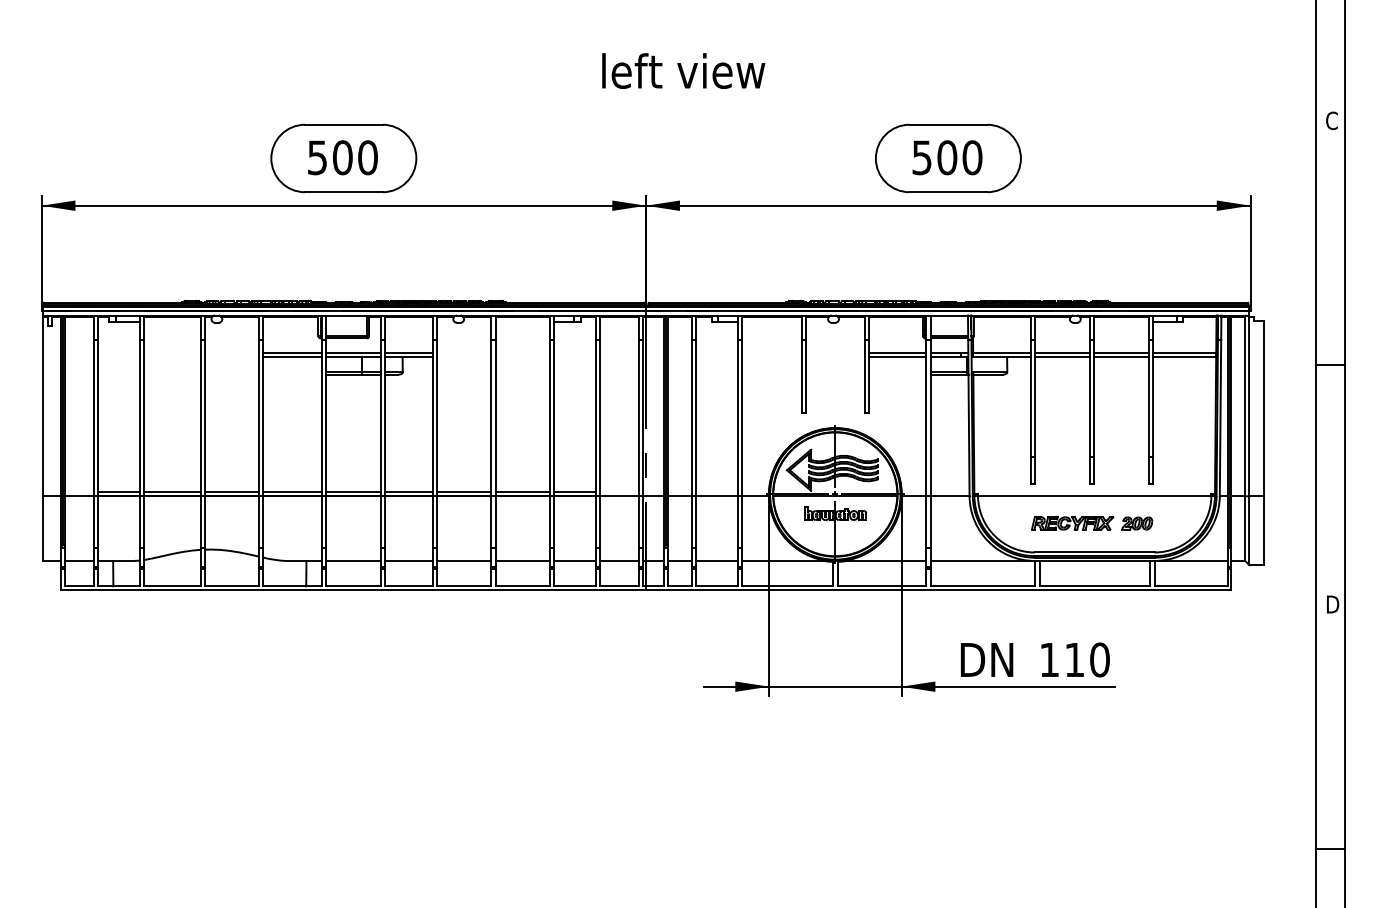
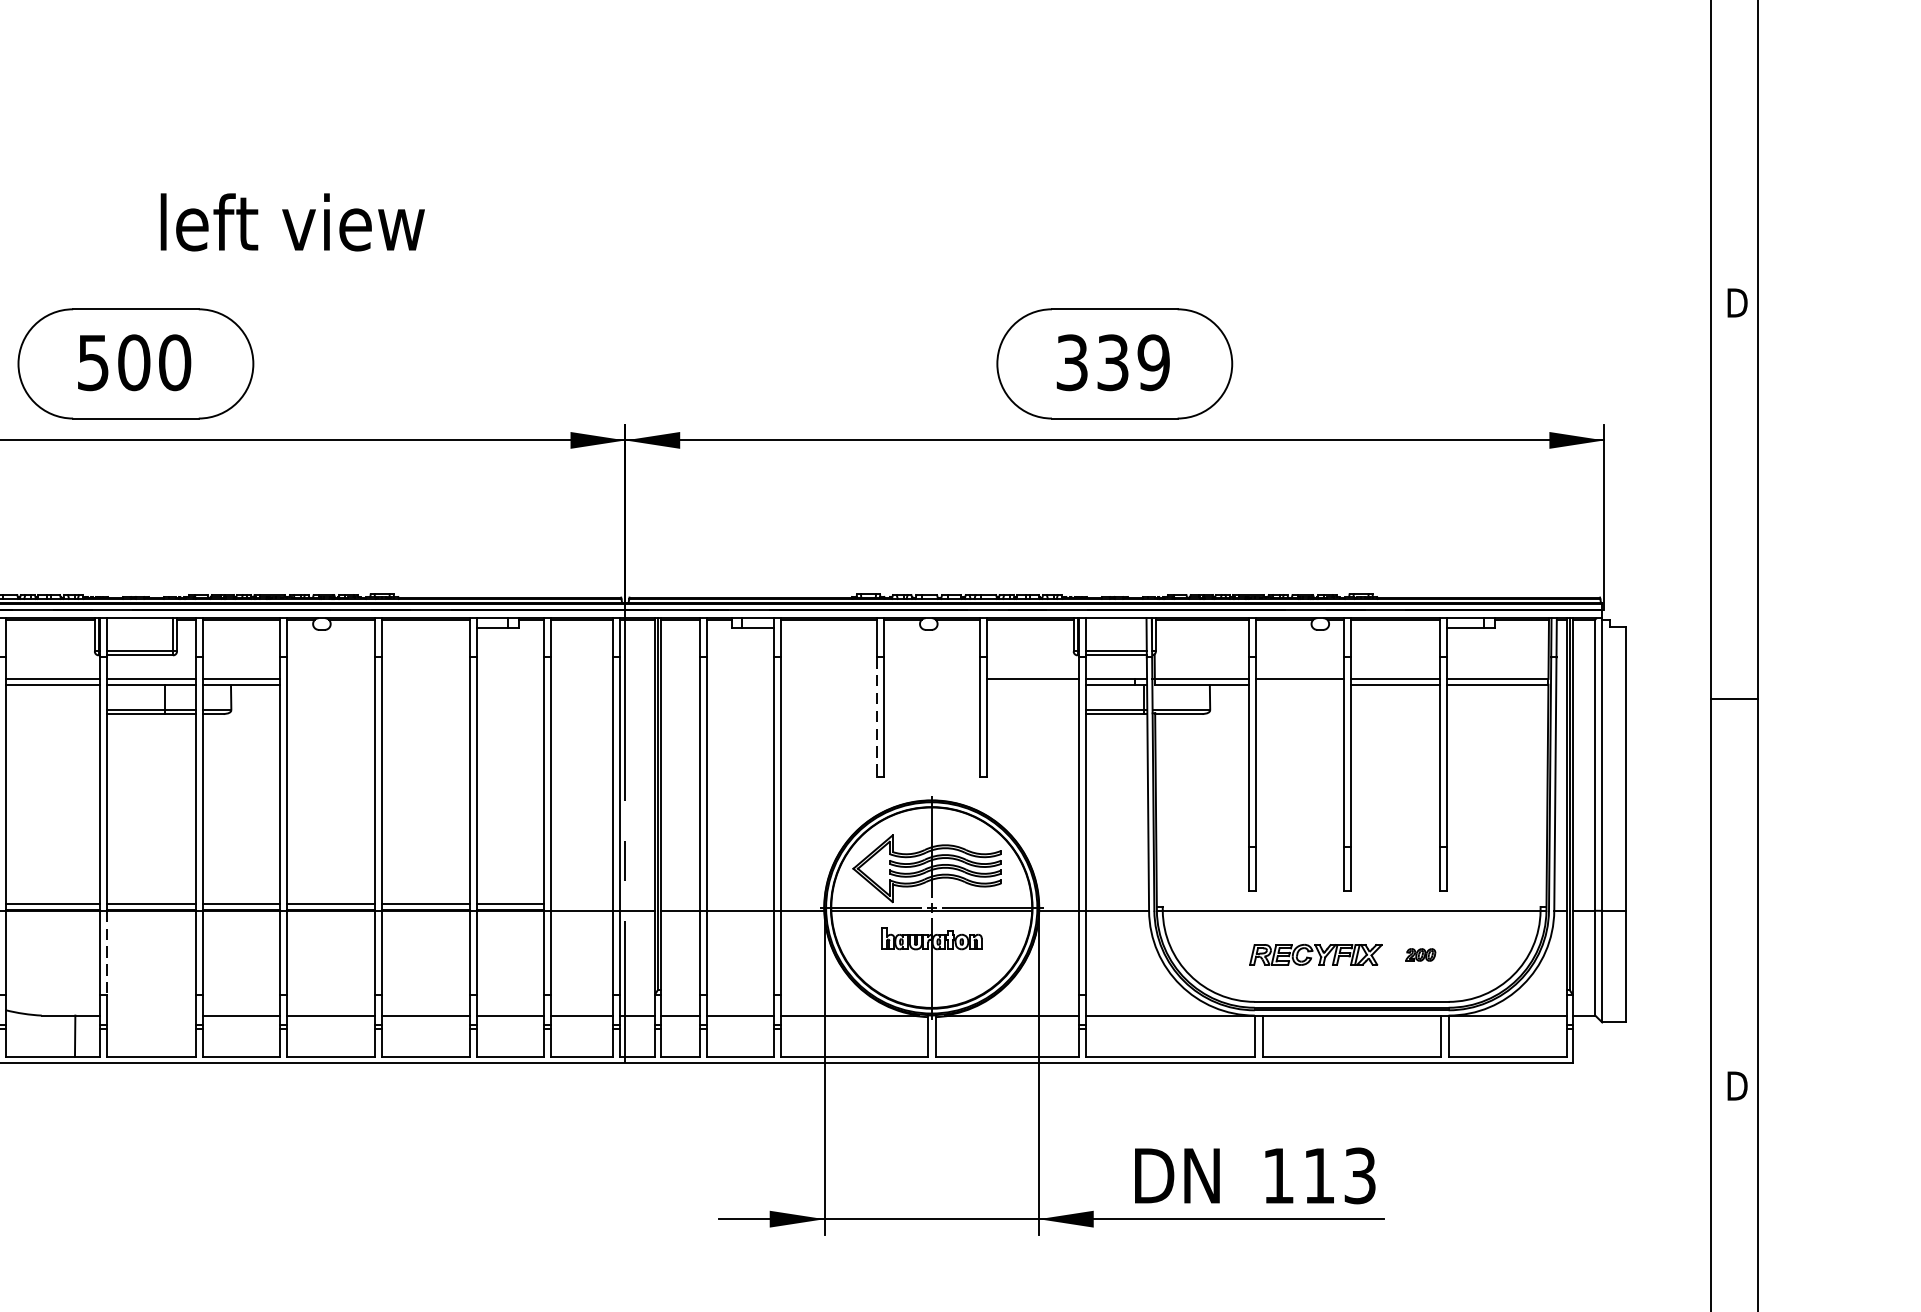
text: (683, 70) -> (292, 221), moved
text: (1332, 120) -> (1736, 302), C -> D
text: (947, 157) -> (1113, 362), 500 -> 339
line: (897, 356) -> (1032, 684), removed
line: (1062, 356) -> (1299, 684), removed
line: (801, 376) -> (876, 716), solid -> dashed
line: (326, 522) -> (107, 953), solid -> dashed
part: (1137, 523) -> (1420, 954), size x0.6
line: (353, 560) -> (151, 1014), removed
text: (1099, 659) -> (1359, 1175), 110 -> 113

